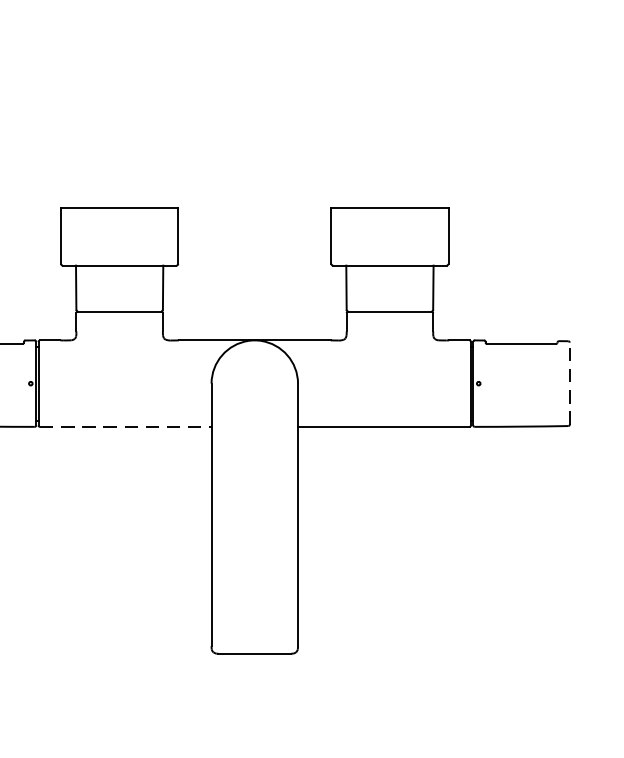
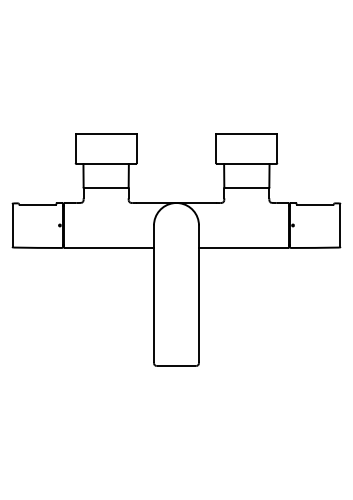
line: (569, 383) -> (340, 225), dashed -> solid
line: (126, 427) -> (109, 248), dashed -> solid

